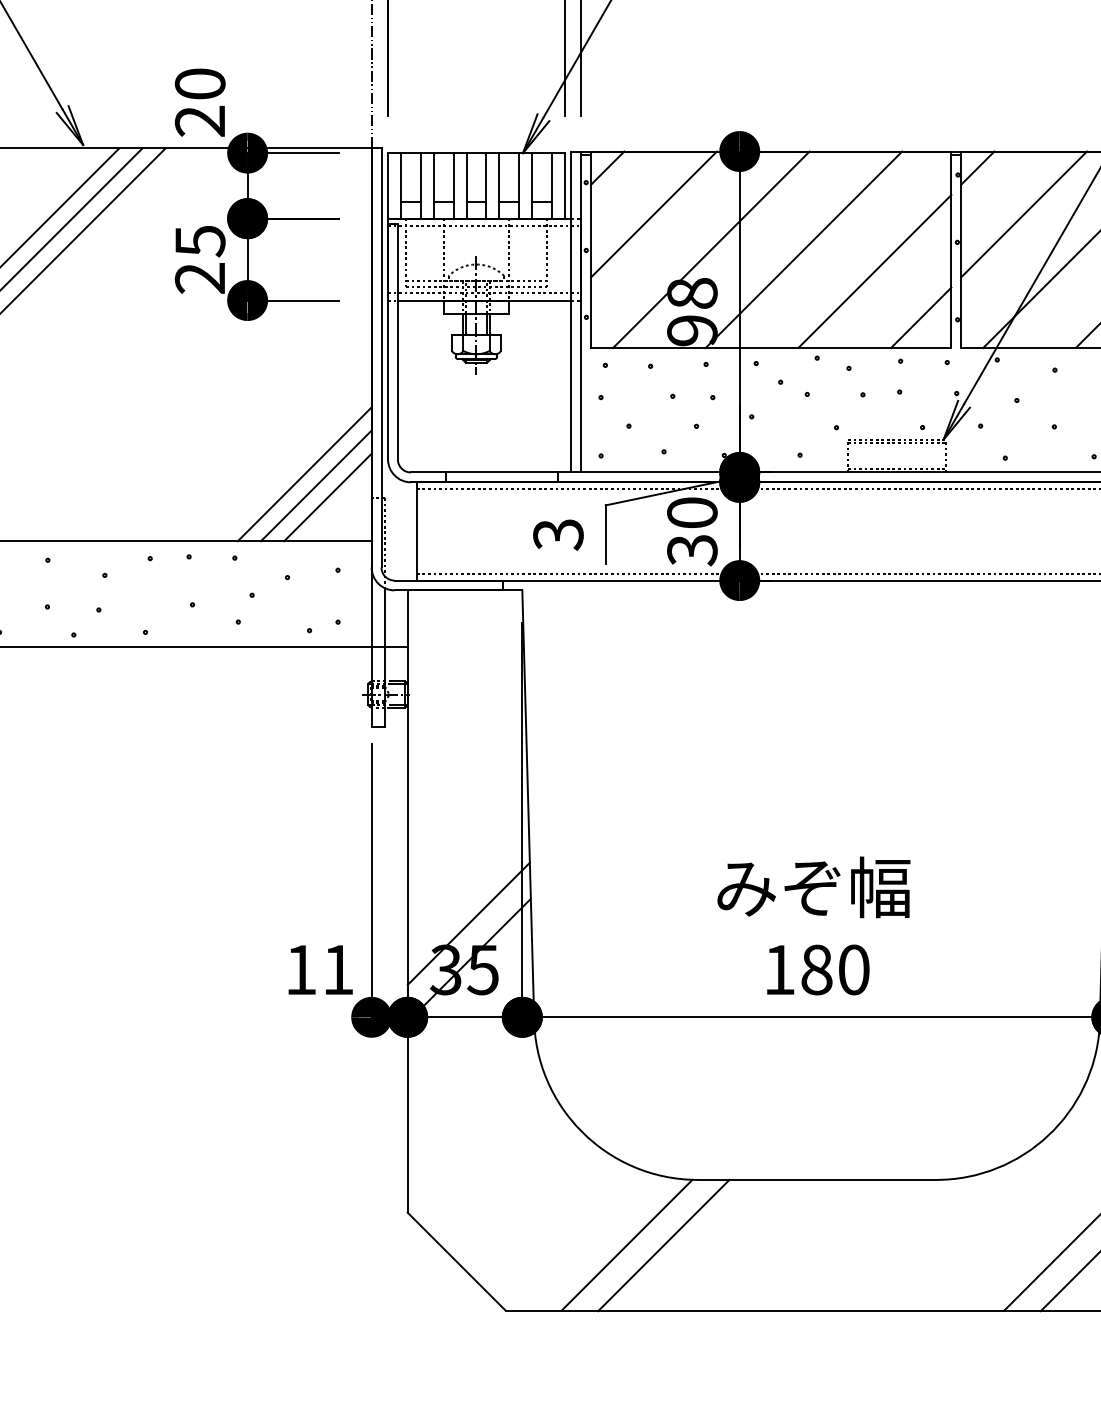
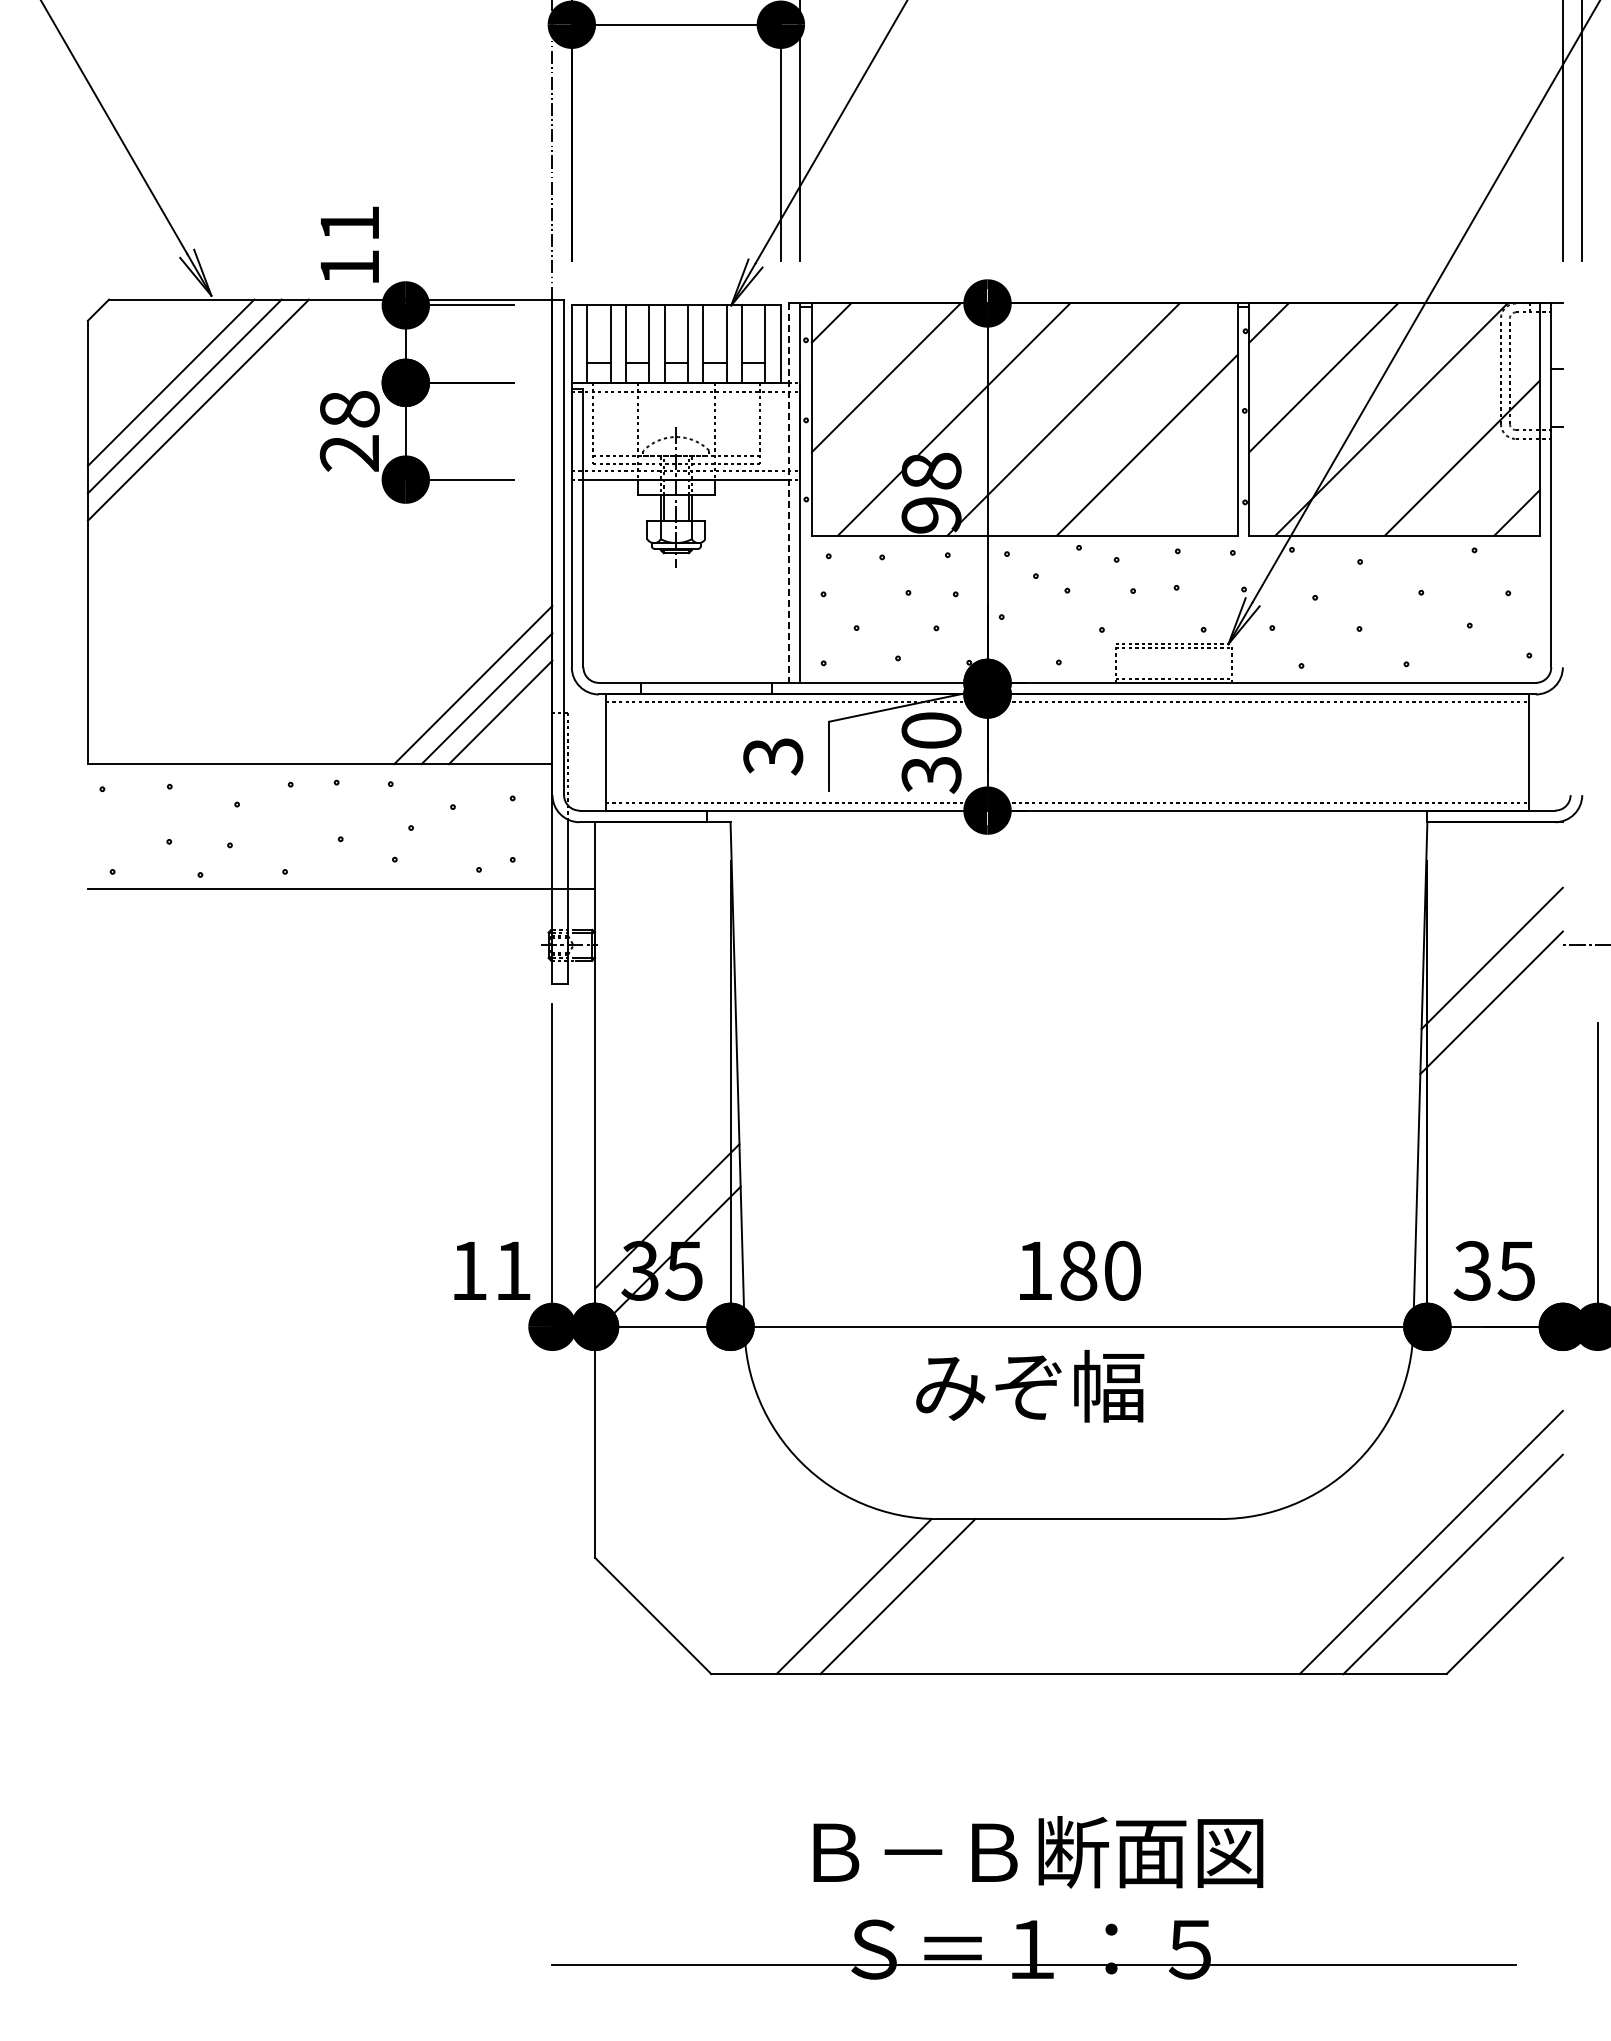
text: (199, 102) -> (349, 245), 20 -> 11
text: (199, 241) -> (349, 409), 25 -> 28
line: (571, 312) -> (788, 493), solid -> dashed
line: (920, 317) -> (1201, 499), removed
text: (814, 887) -> (1030, 1386), moved

